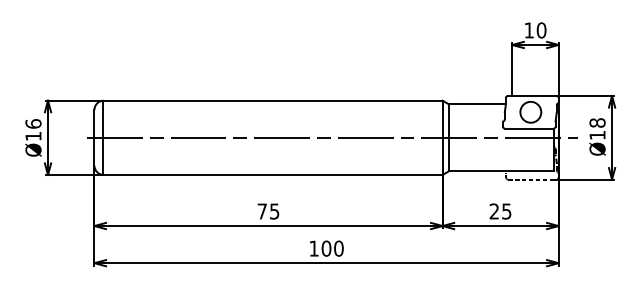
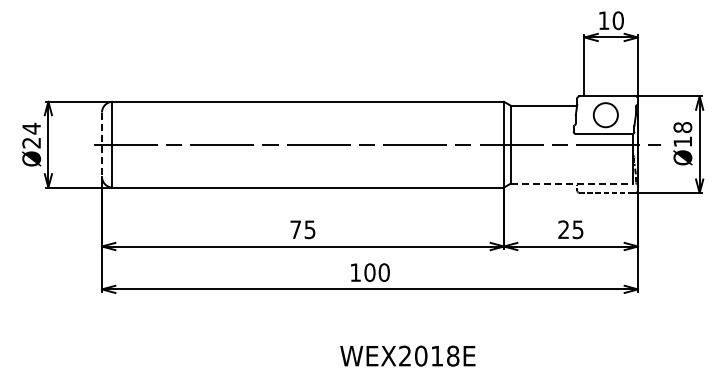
text: (33, 129) -> (31, 135), Ø16 -> Ø24
line: (94, 138) -> (102, 145), solid -> dashed
line: (501, 171) -> (571, 183), solid -> dashed

